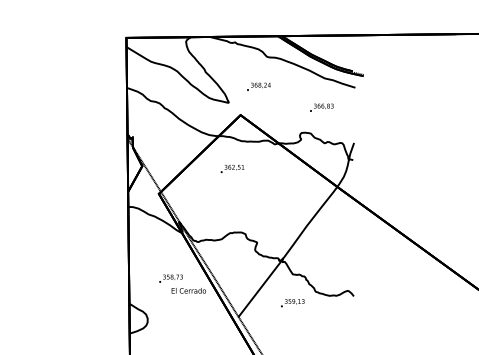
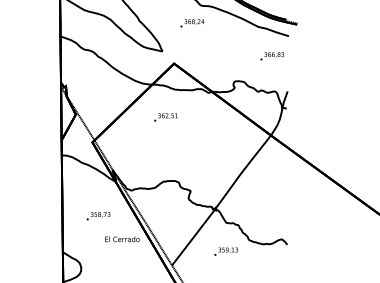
text: (258, 86) -> (192, 23), moved
text: (321, 107) -> (272, 56), moved
text: (170, 278) -> (98, 216), moved

